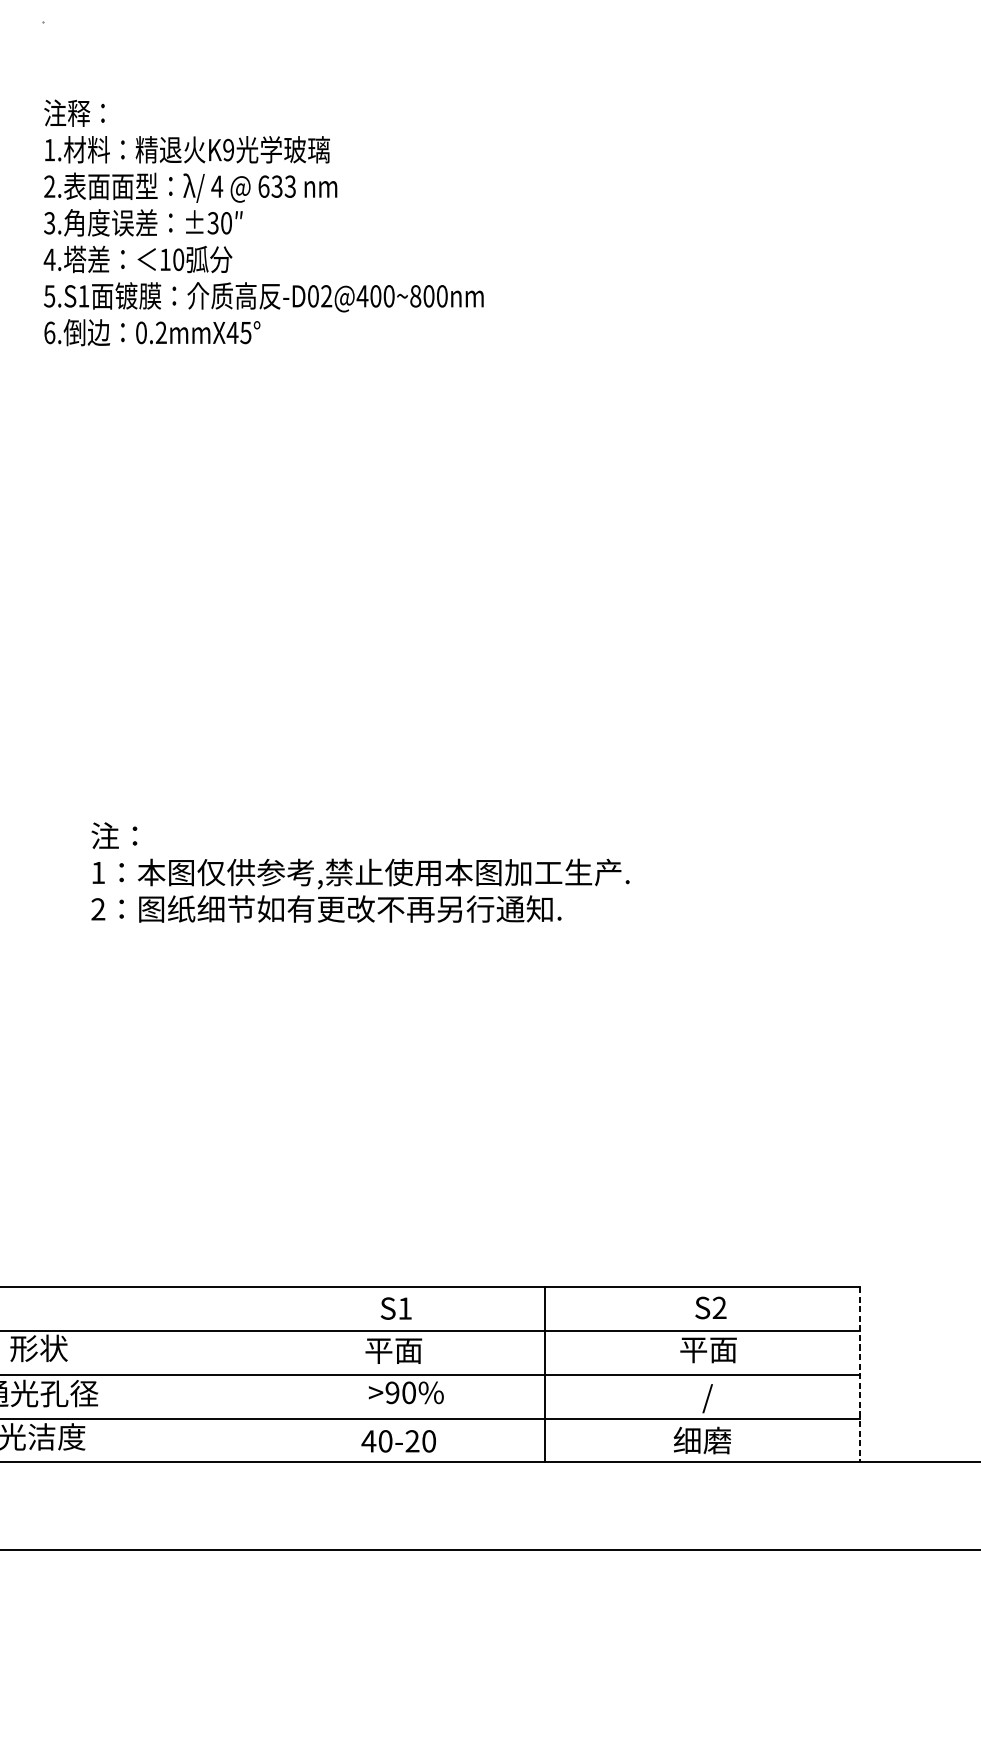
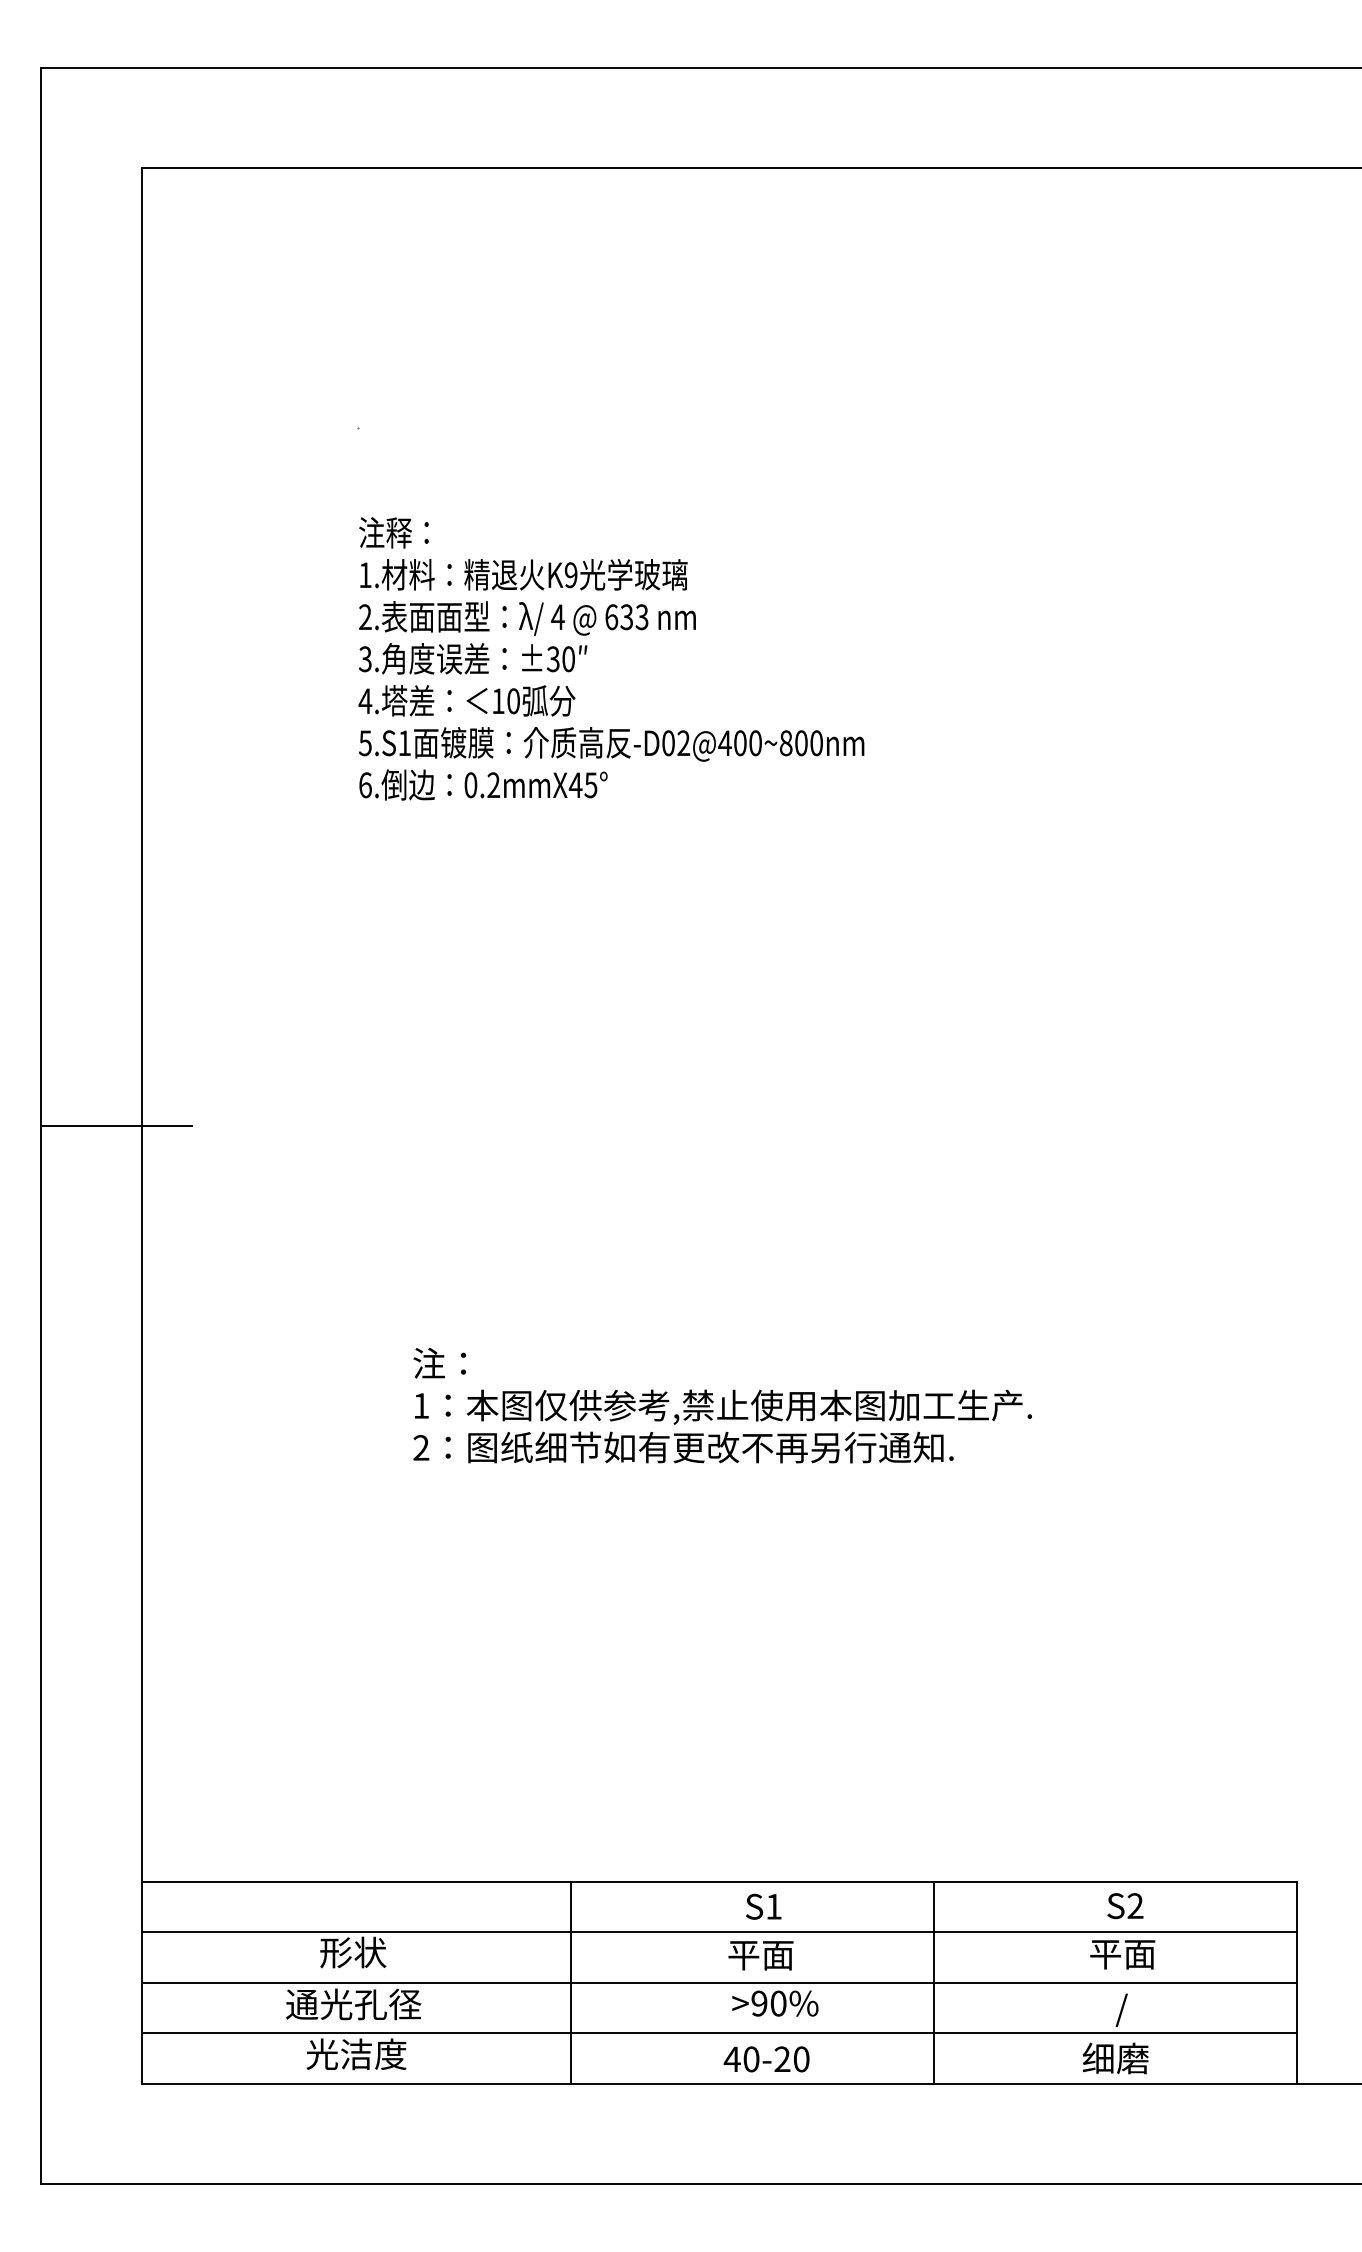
line: (228, 1374) -> (571, 1982), added
line: (860, 1374) -> (1297, 1982), dashed -> solid

